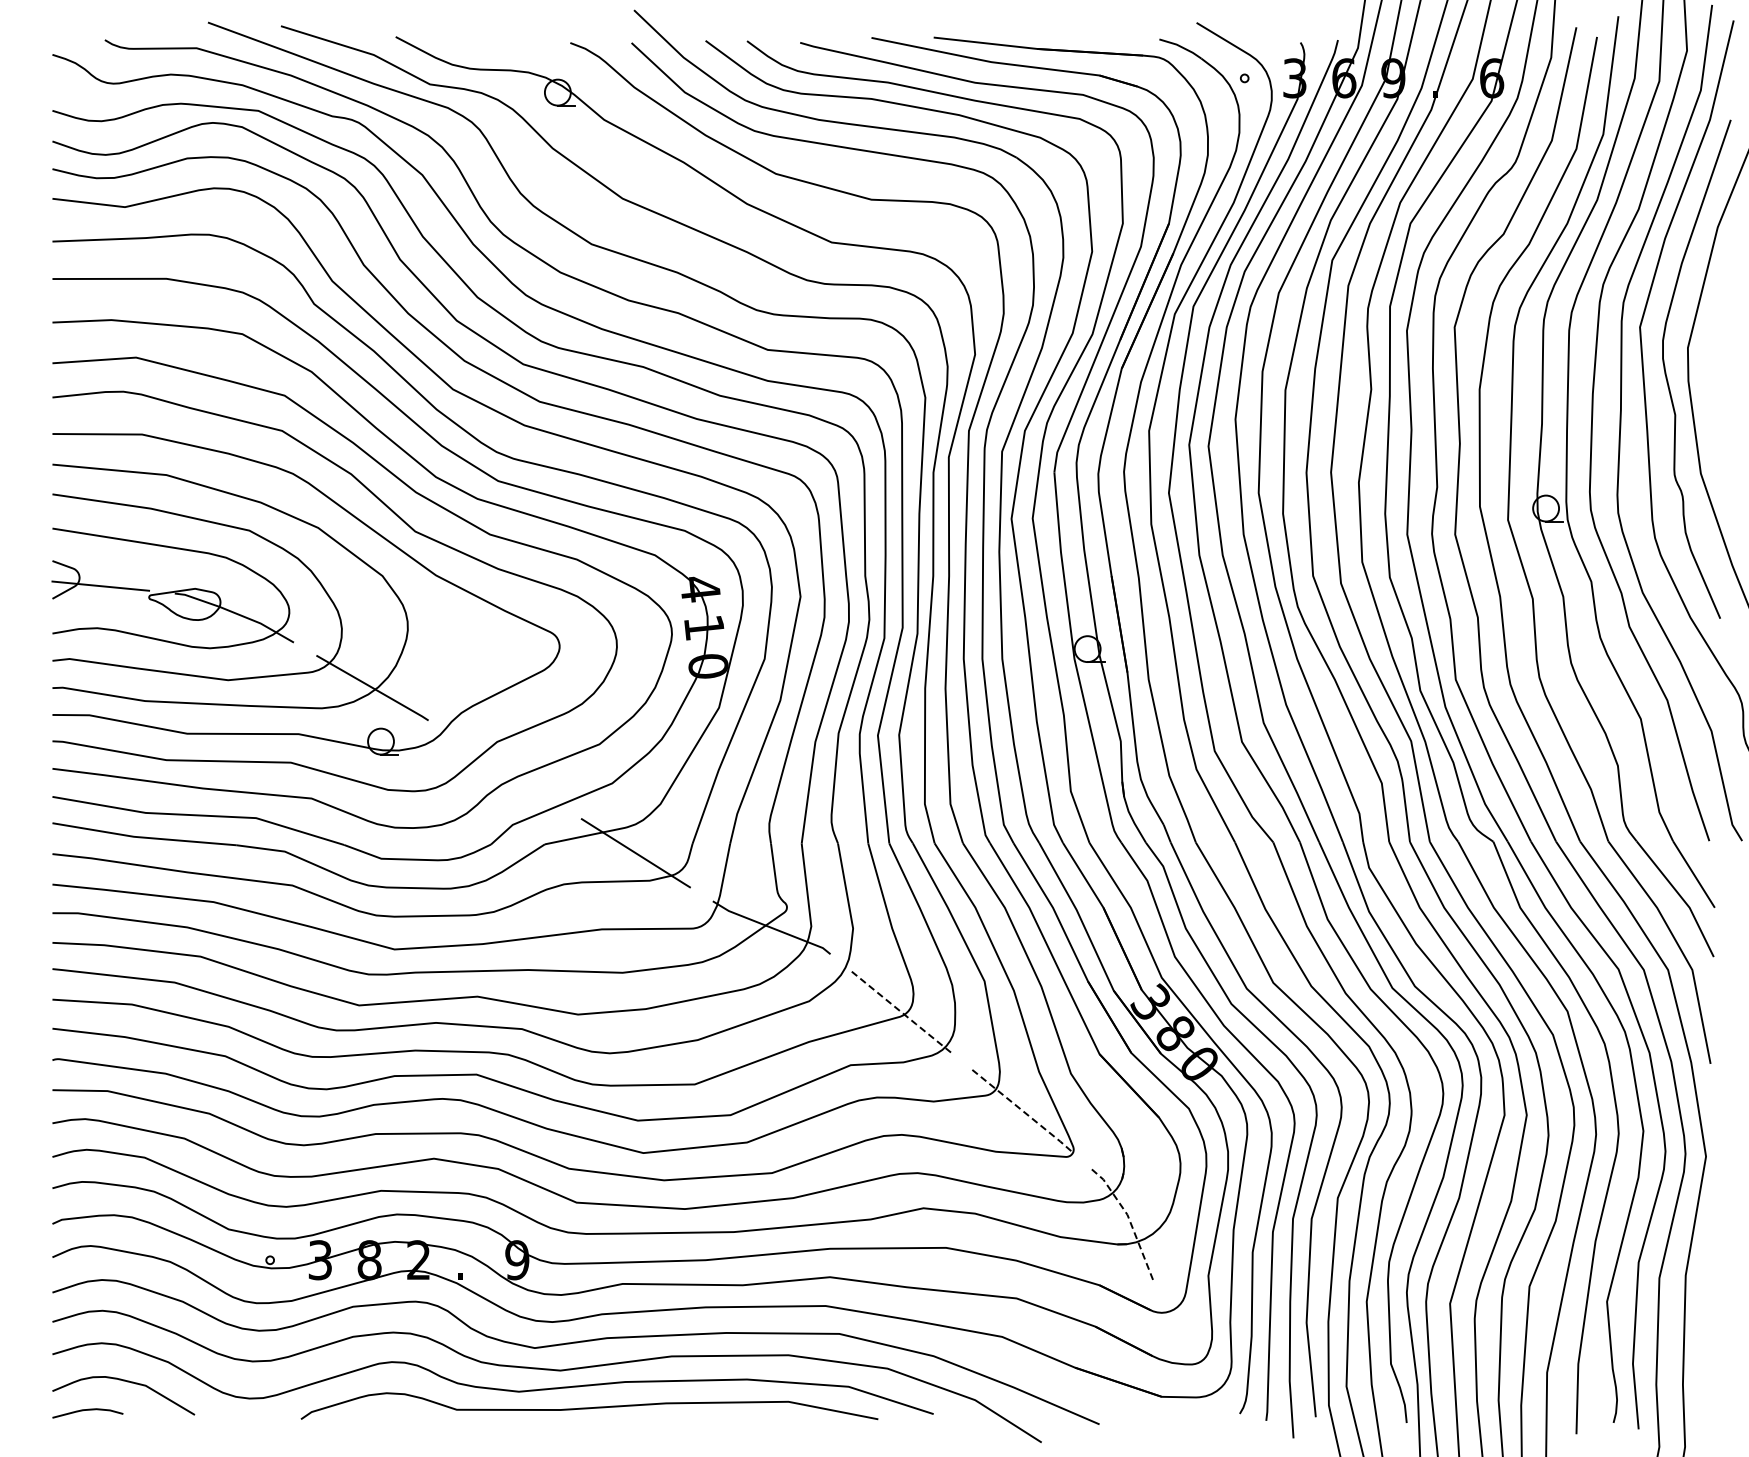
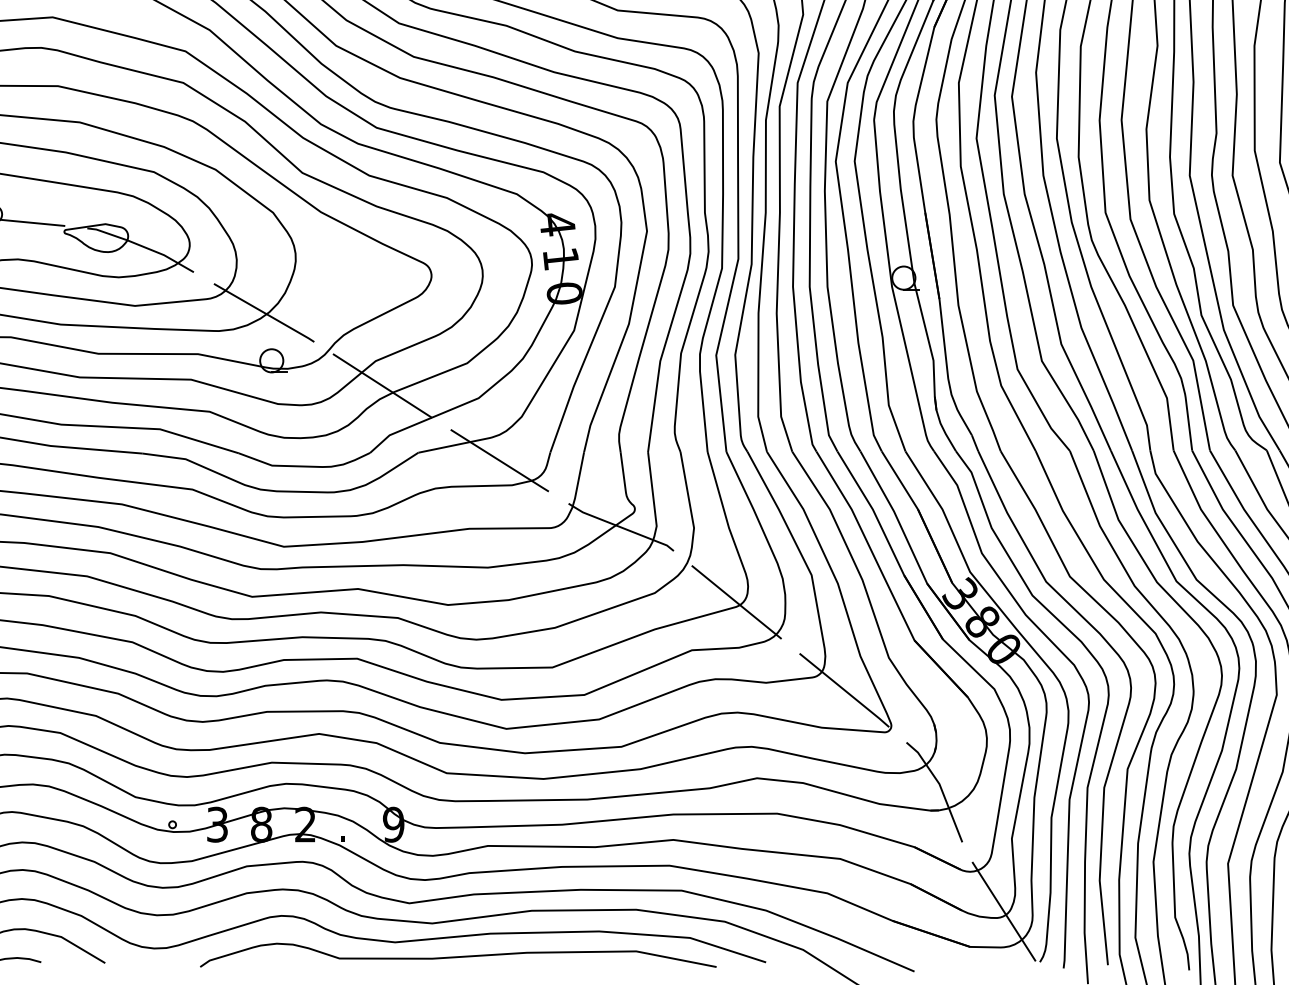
line: (504, 769) -> (382, 385), added
line: (901, 1012) -> (737, 603), dashed -> solid
line: (1021, 1109) -> (844, 689), dashed -> solid
line: (1128, 1218) -> (940, 787), dashed -> solid
line: (1199, 1357) -> (1003, 911), added

